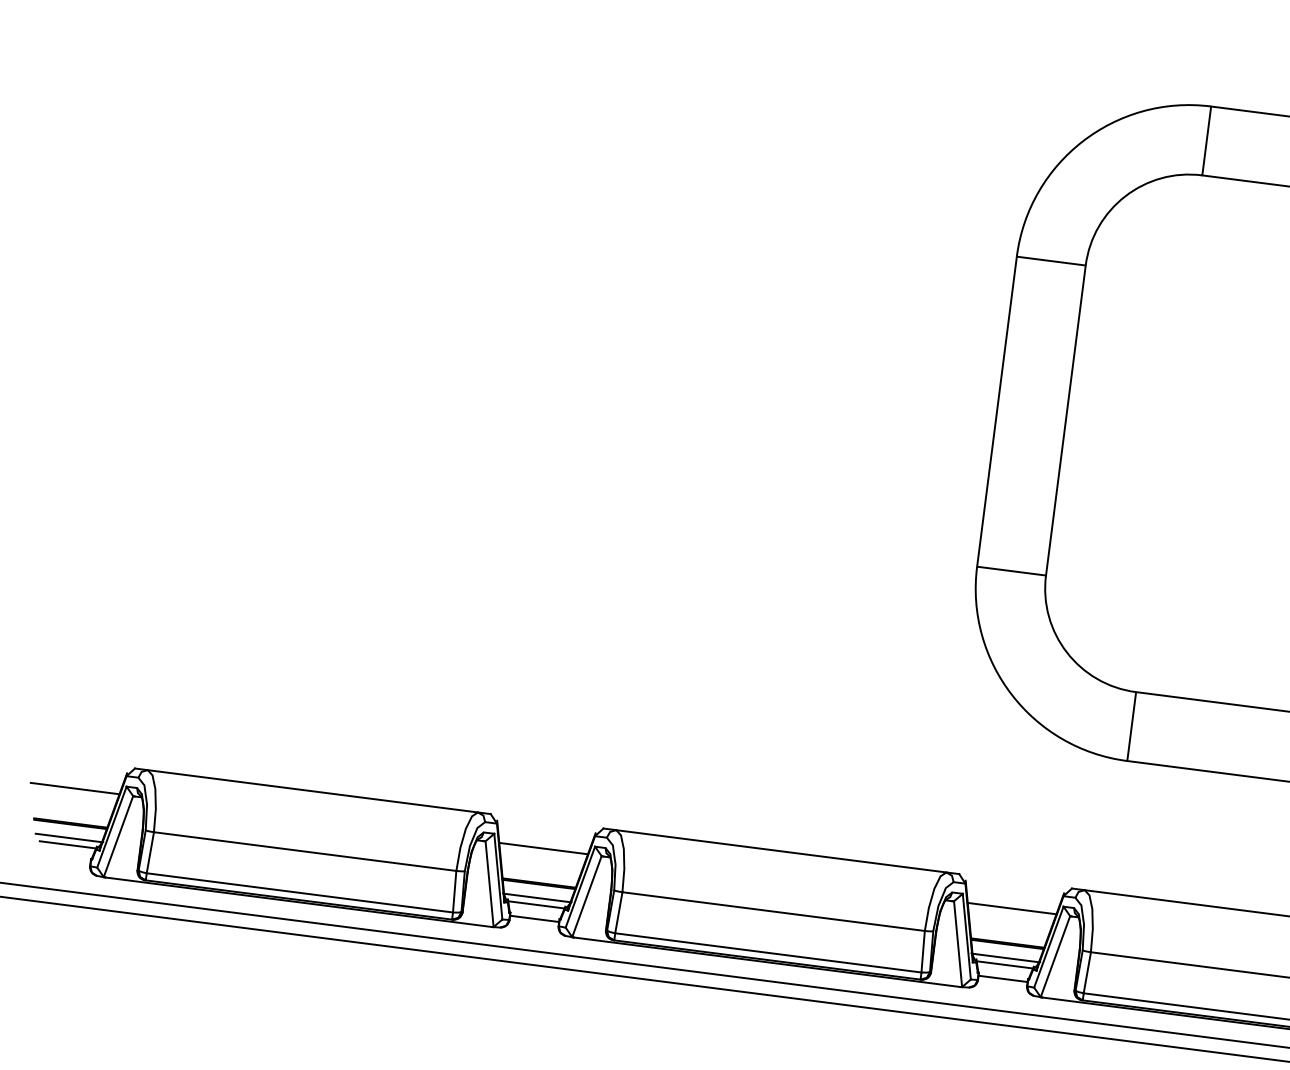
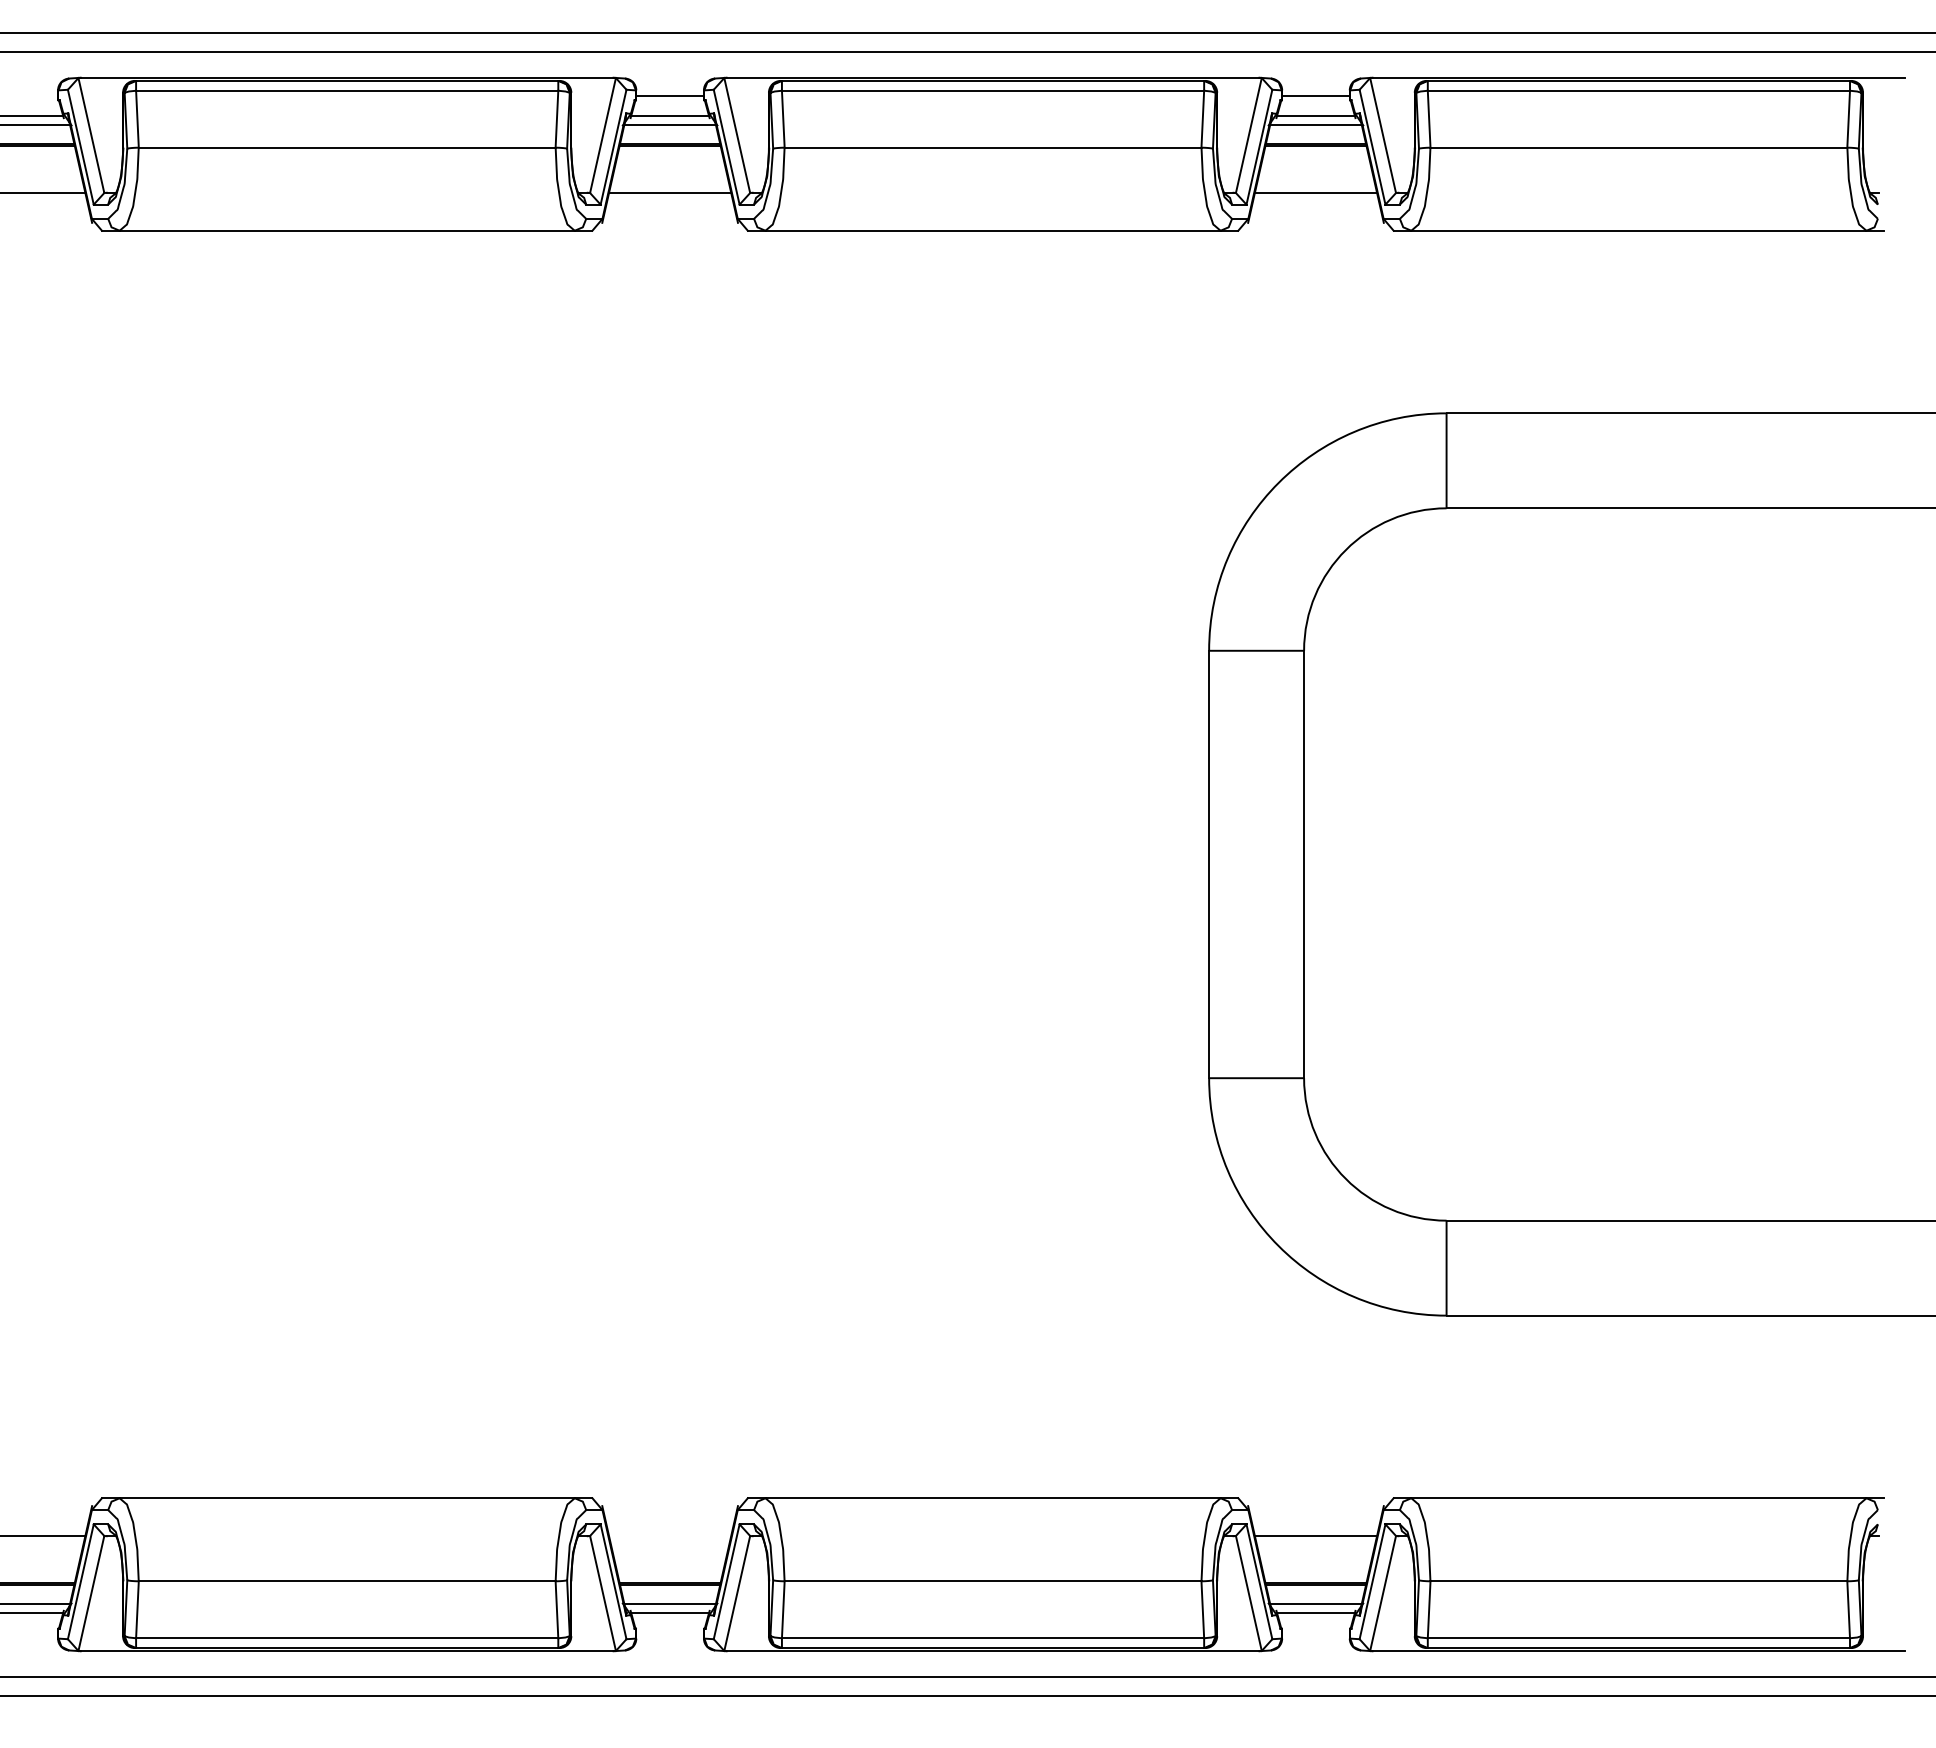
line: (543, 848) -> (669, 1535), removed
line: (534, 918) -> (669, 1632), removed
line: (1002, 978) -> (1315, 1632), removed

